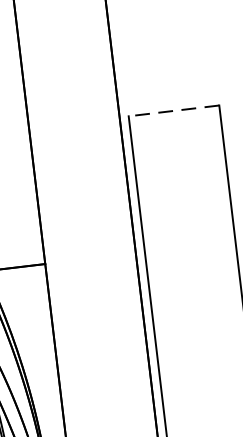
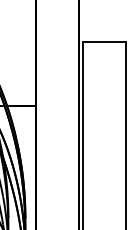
line: (173, 110) -> (104, 41), dashed -> solid

